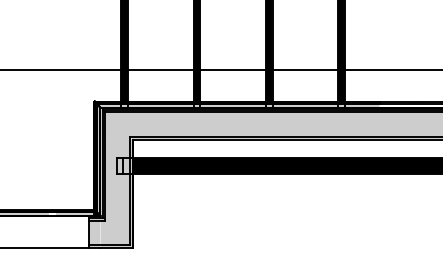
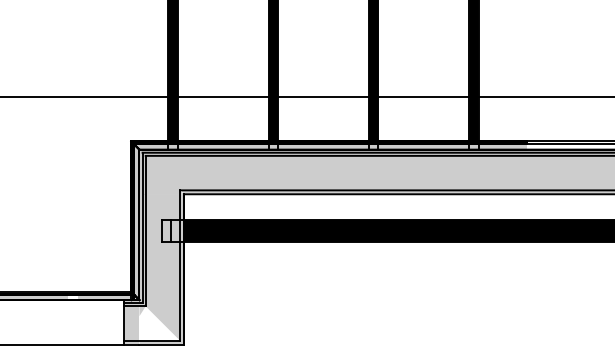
fill: (114, 232) -> (158, 323), removed

